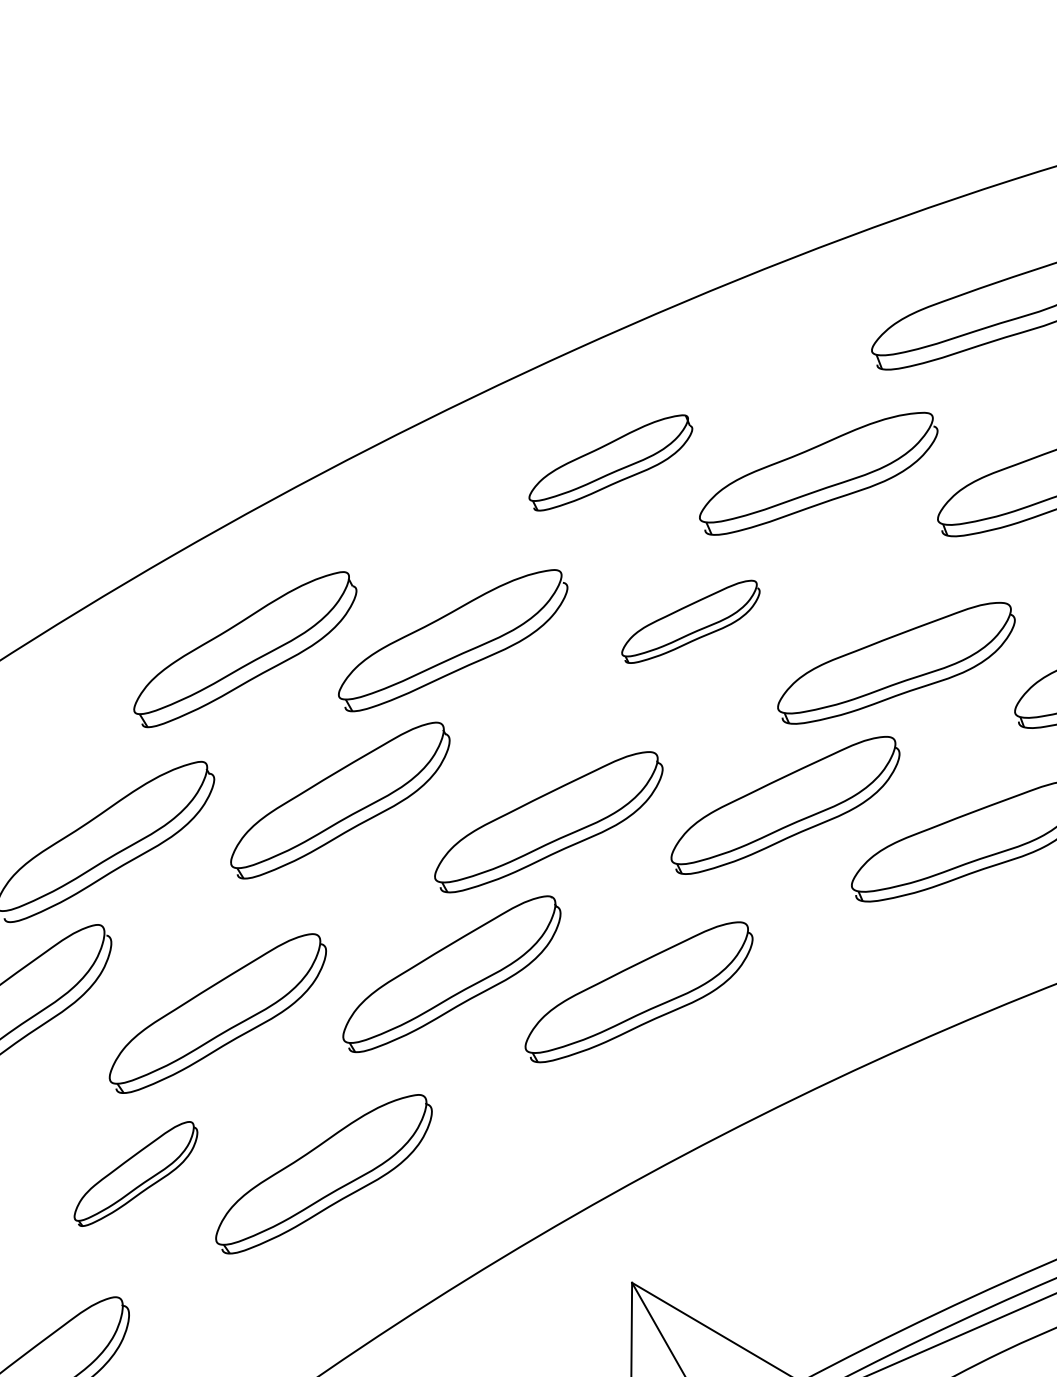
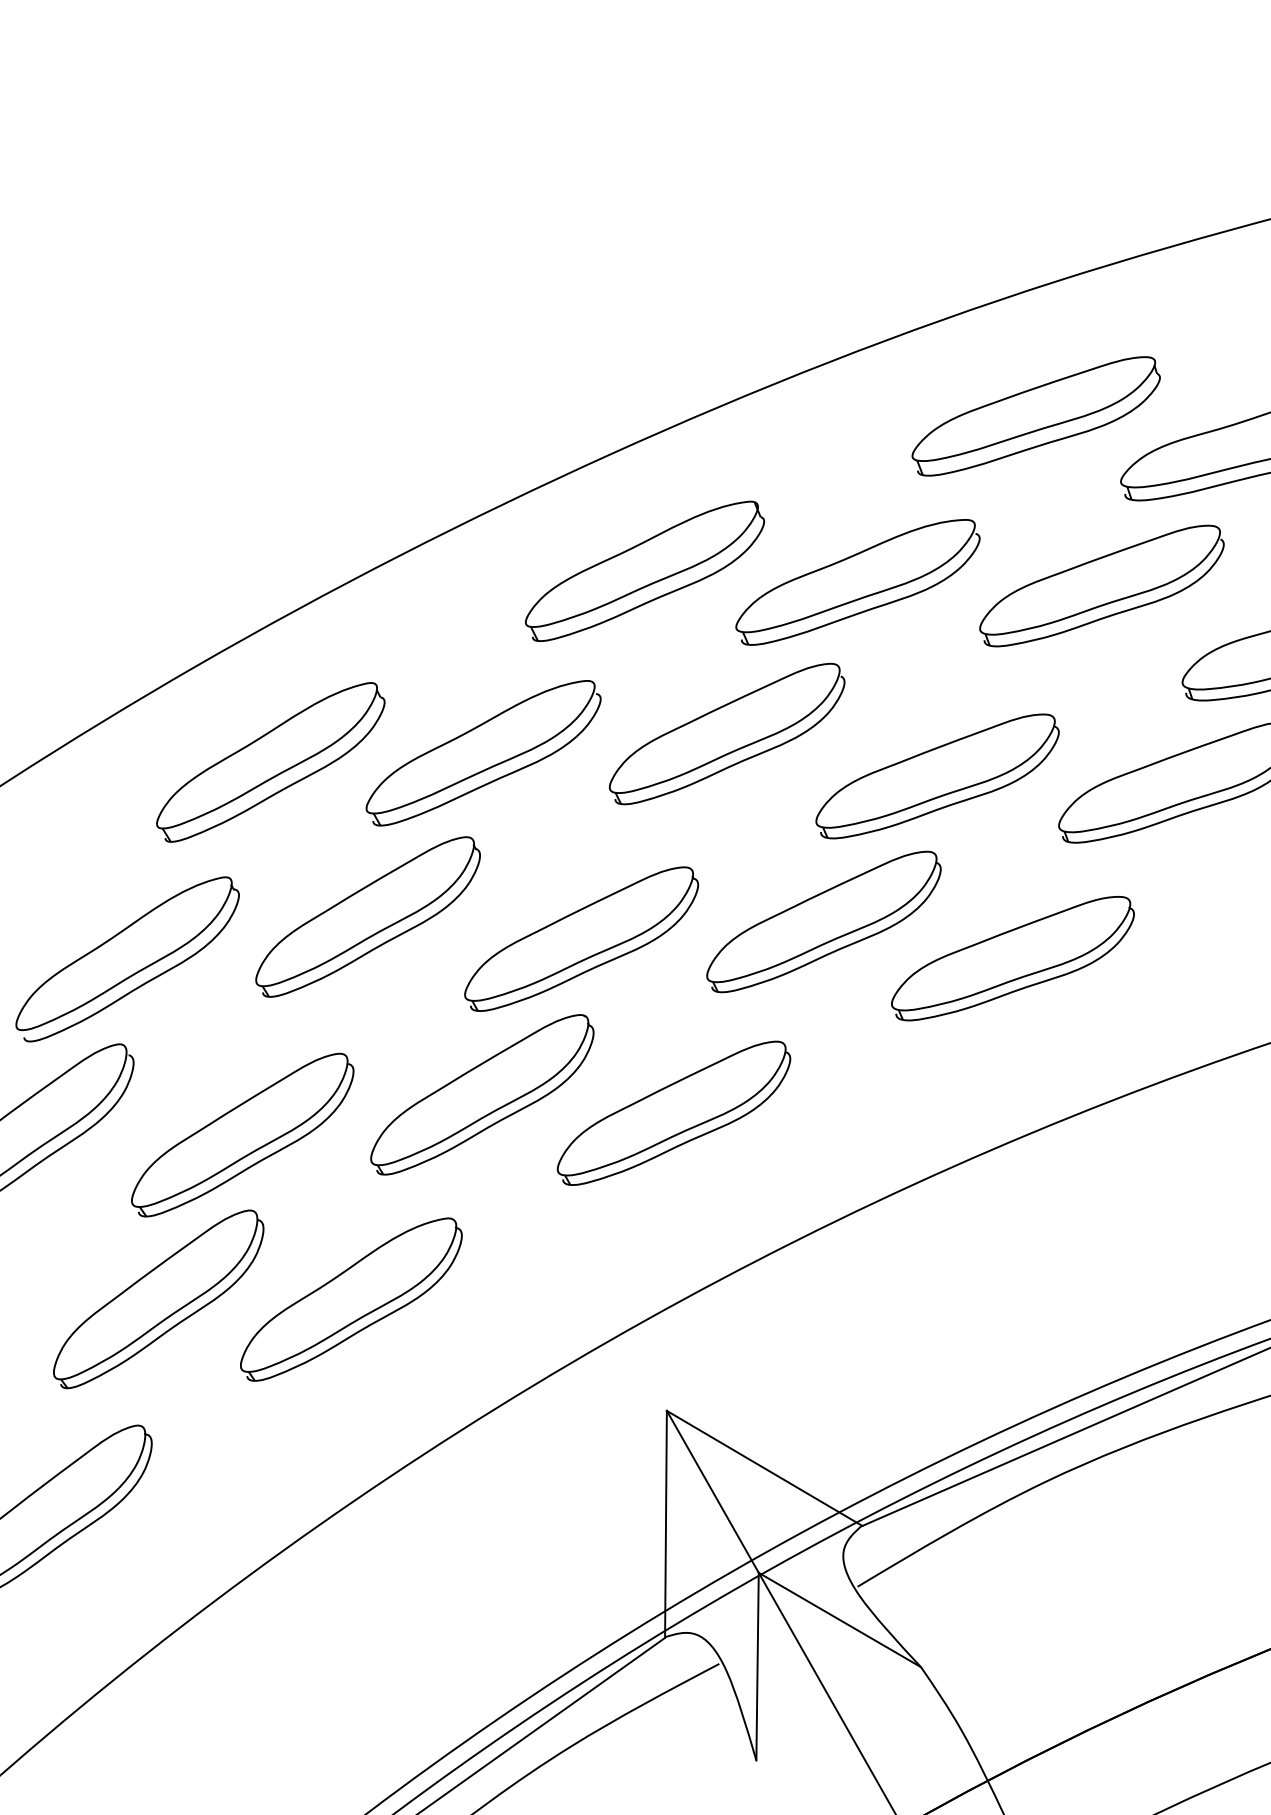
part: (611, 462) -> (645, 570), size x1.43
part: (690, 621) -> (726, 733), size x1.67
part: (135, 1174) -> (158, 1299), size x1.67

